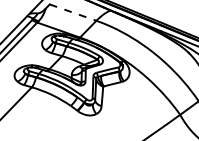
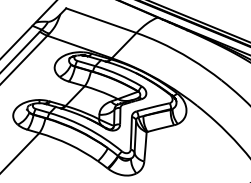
line: (73, 12) -> (101, 20), dashed -> solid

